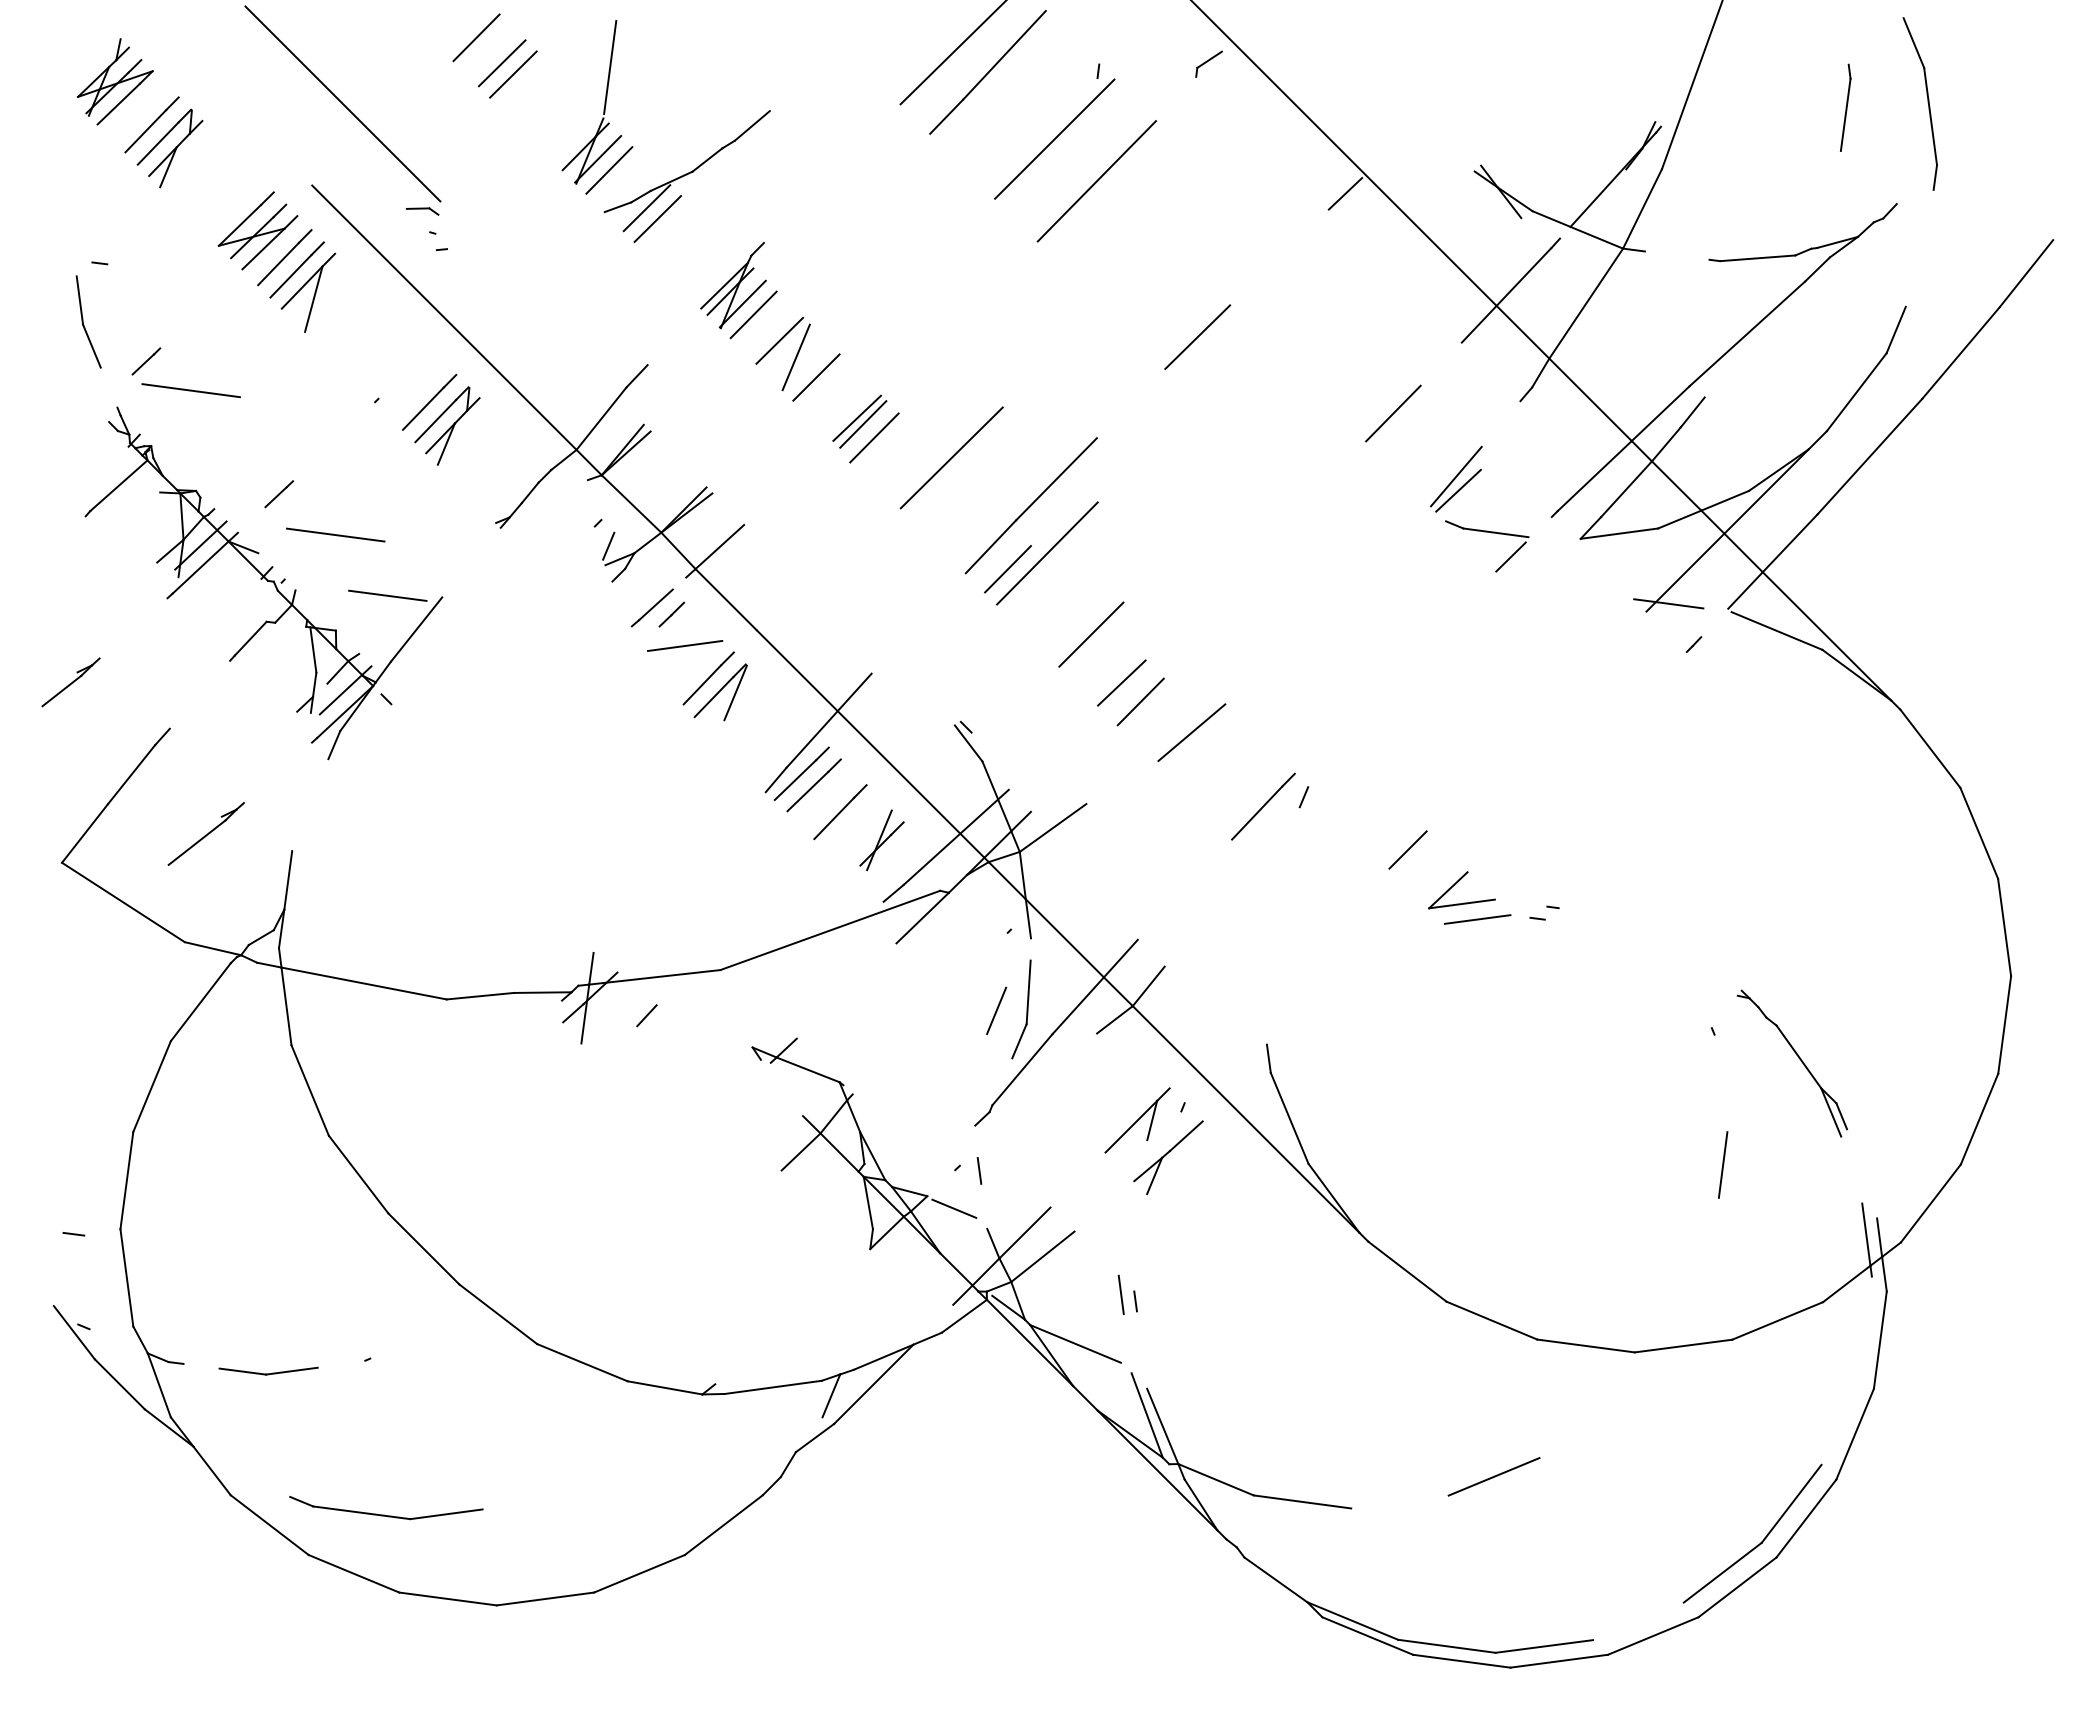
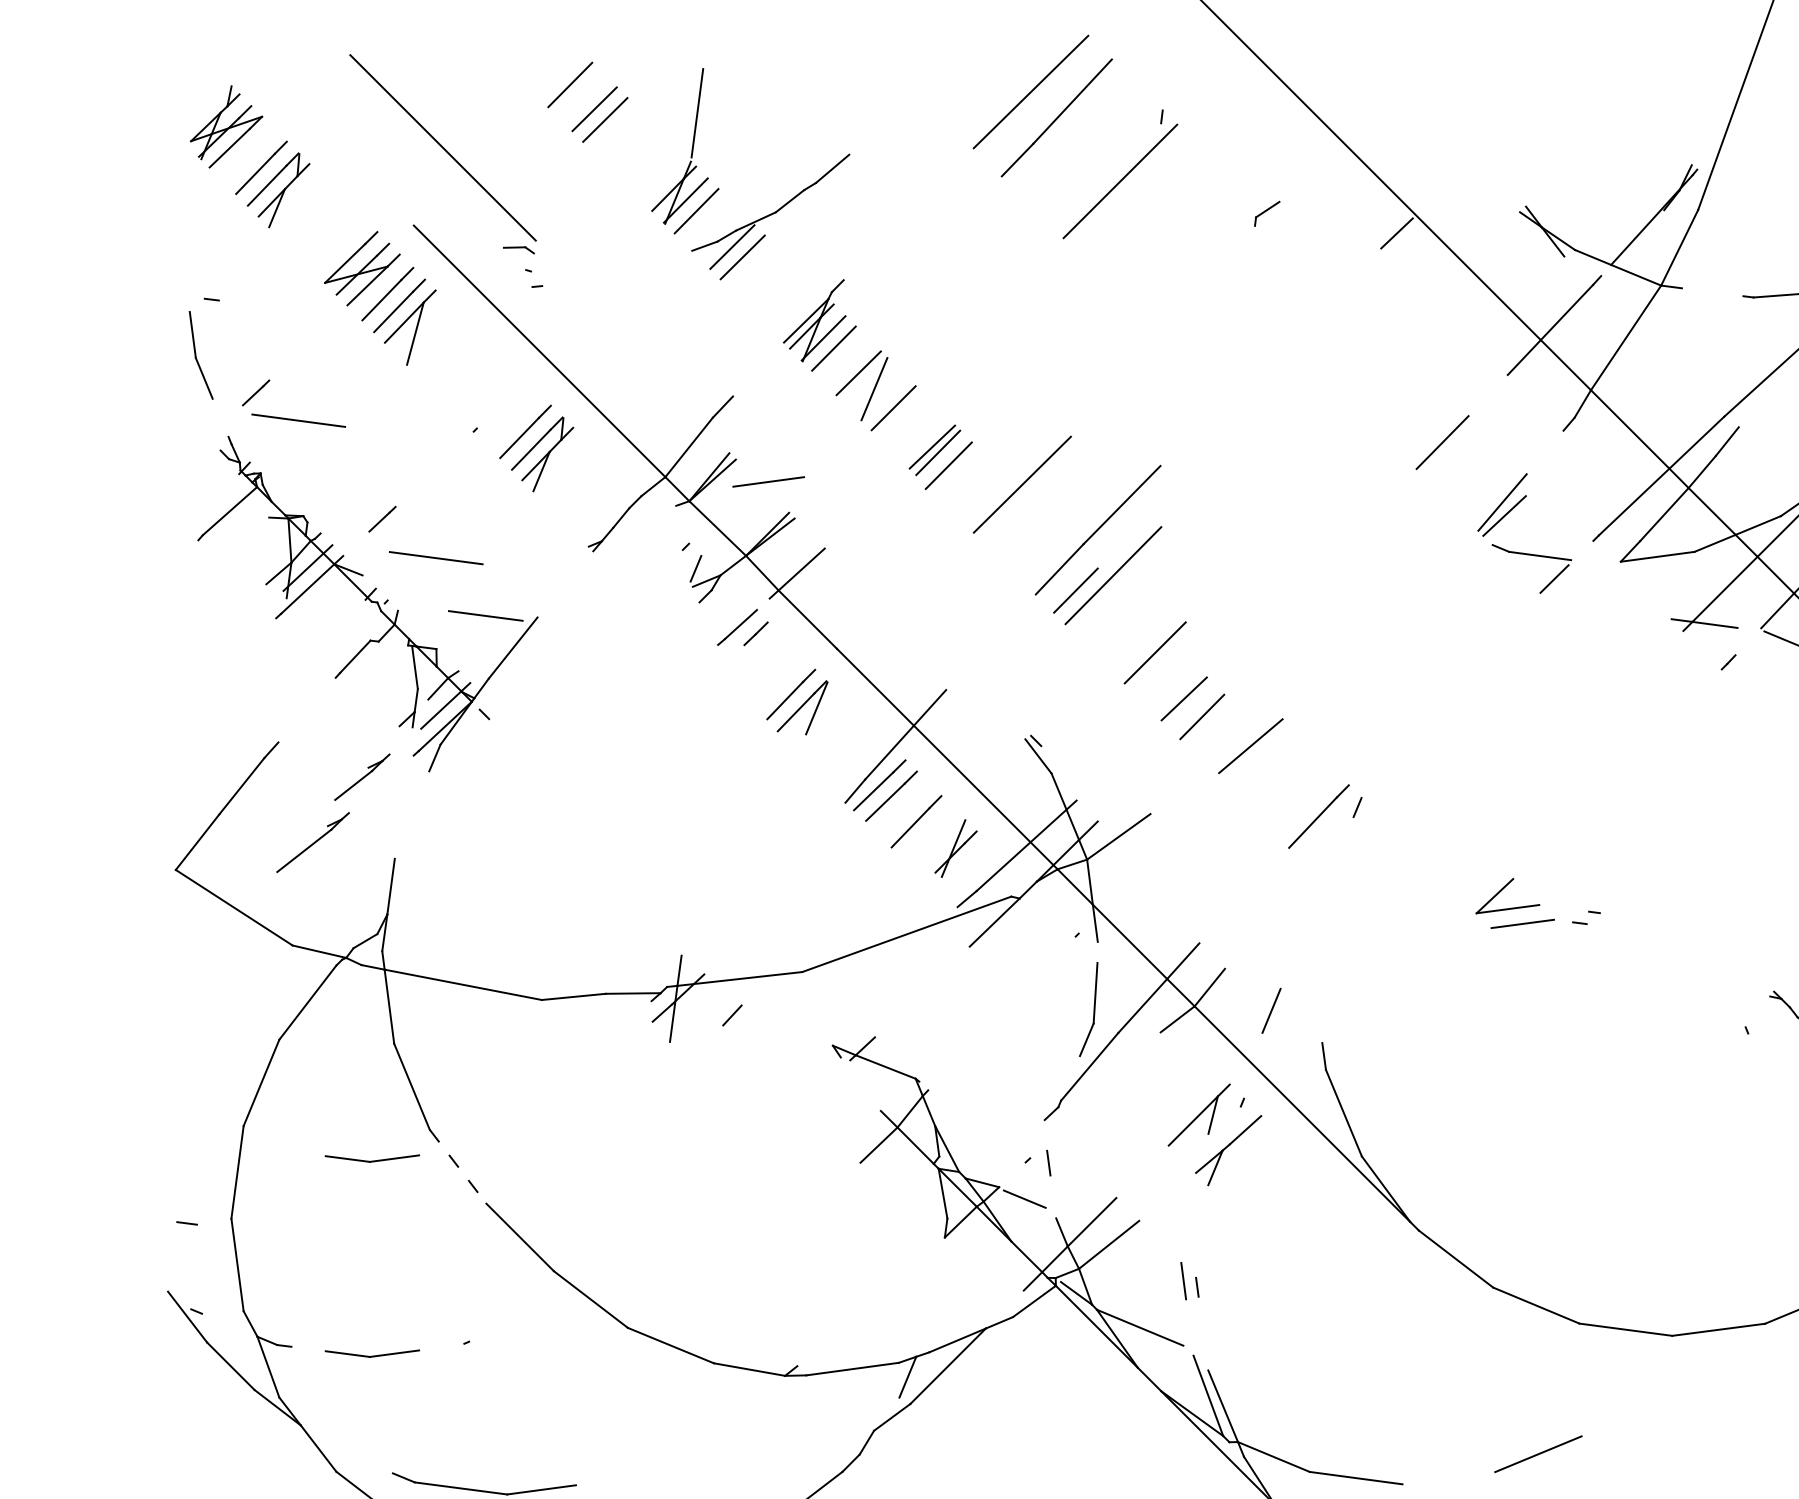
part: (1208, 63) -> (1266, 213), moved
line: (1096, 181) -> (1160, 221), removed
line: (1197, 336) -> (1256, 369), removed
line: (685, 645) -> (769, 481), moved
part: (70, 682) -> (361, 777), moved
line: (1407, 849) -> (1456, 857), removed
line: (996, 1010) -> (1271, 1010), moved
line: (1722, 1164) -> (1755, 1157), removed
part: (268, 1165) -> (372, 1157), added
line: (358, 1174) -> (457, 1166), solid -> dashed

